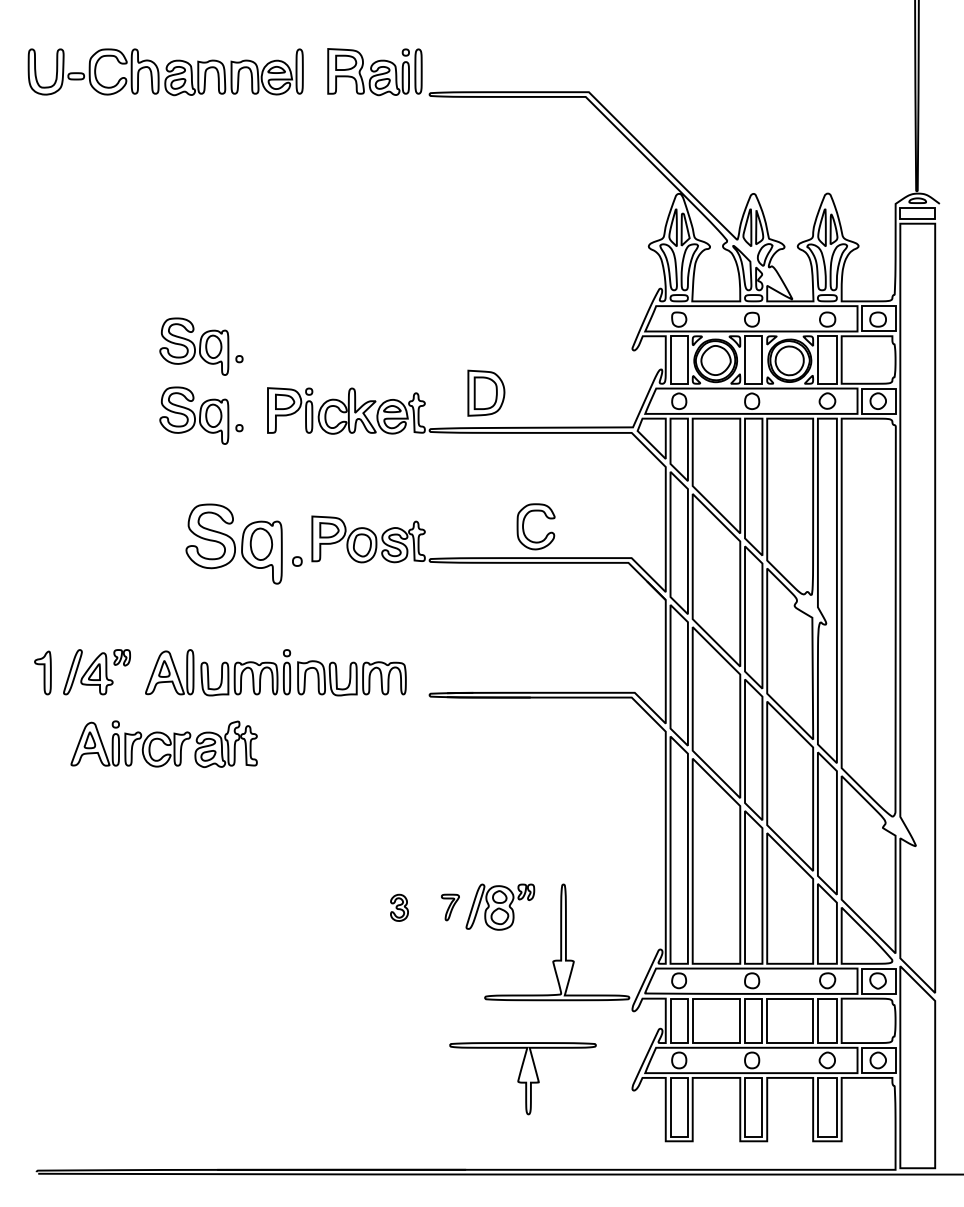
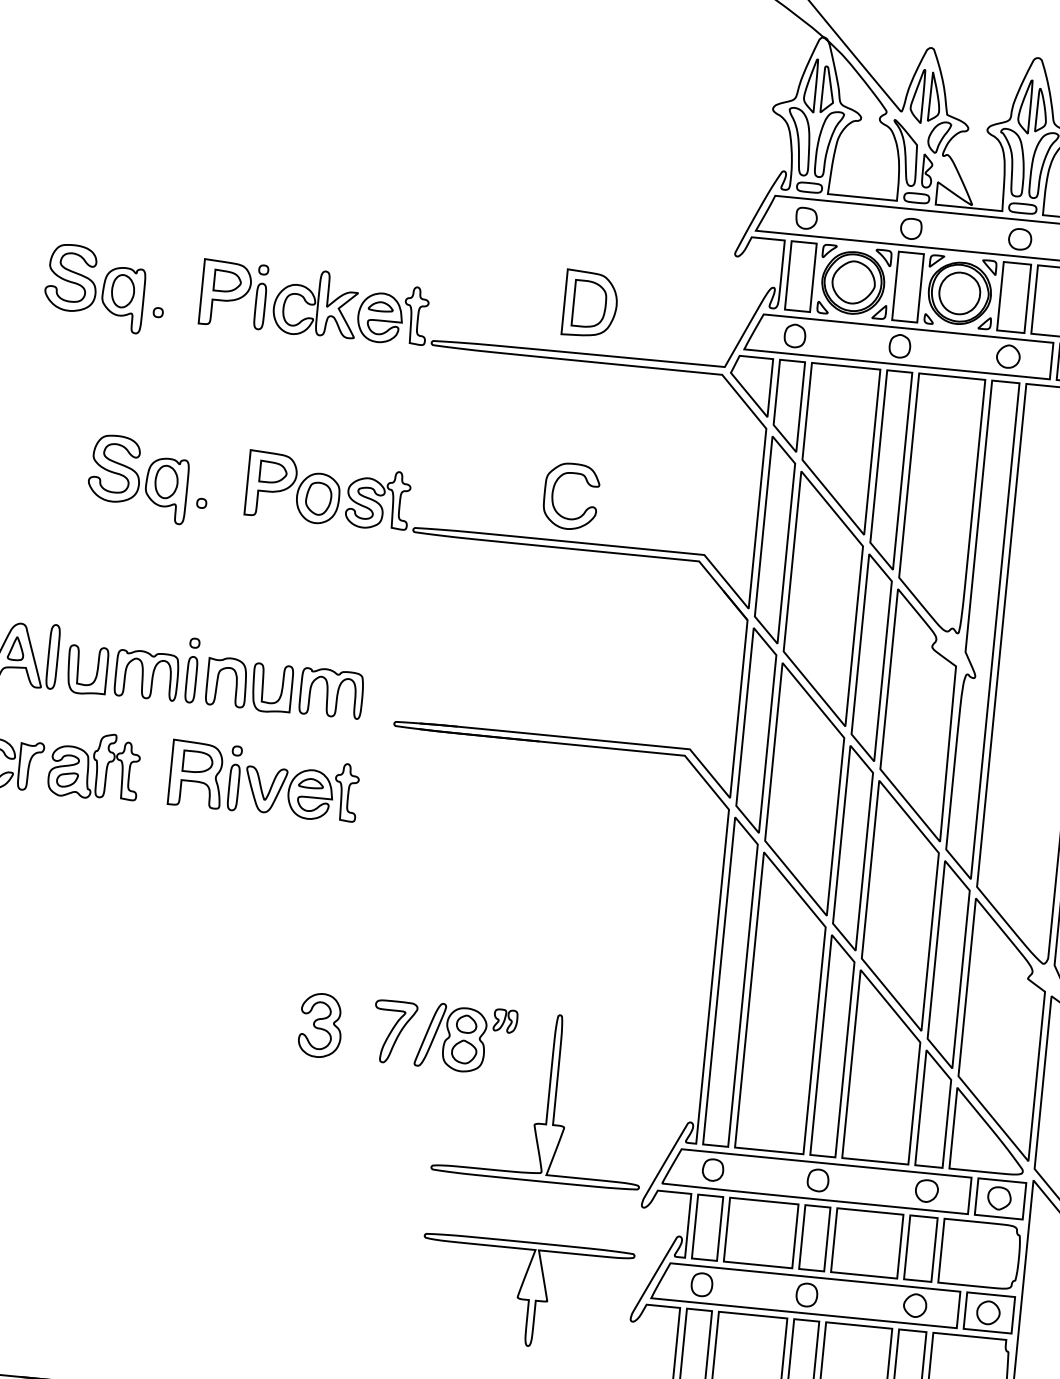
part: (201, 346) -> (115, 189), removed
part: (486, 392) -> (590, 303), moved
part: (244, 543) -> (149, 479), size x0.71
part: (343, 743) -> (263, 781), added
part: (399, 907) -> (320, 1025), size x1.67
part: (450, 907) -> (394, 1032), size x1.67
part: (522, 1078) -> (524, 1293), moved

